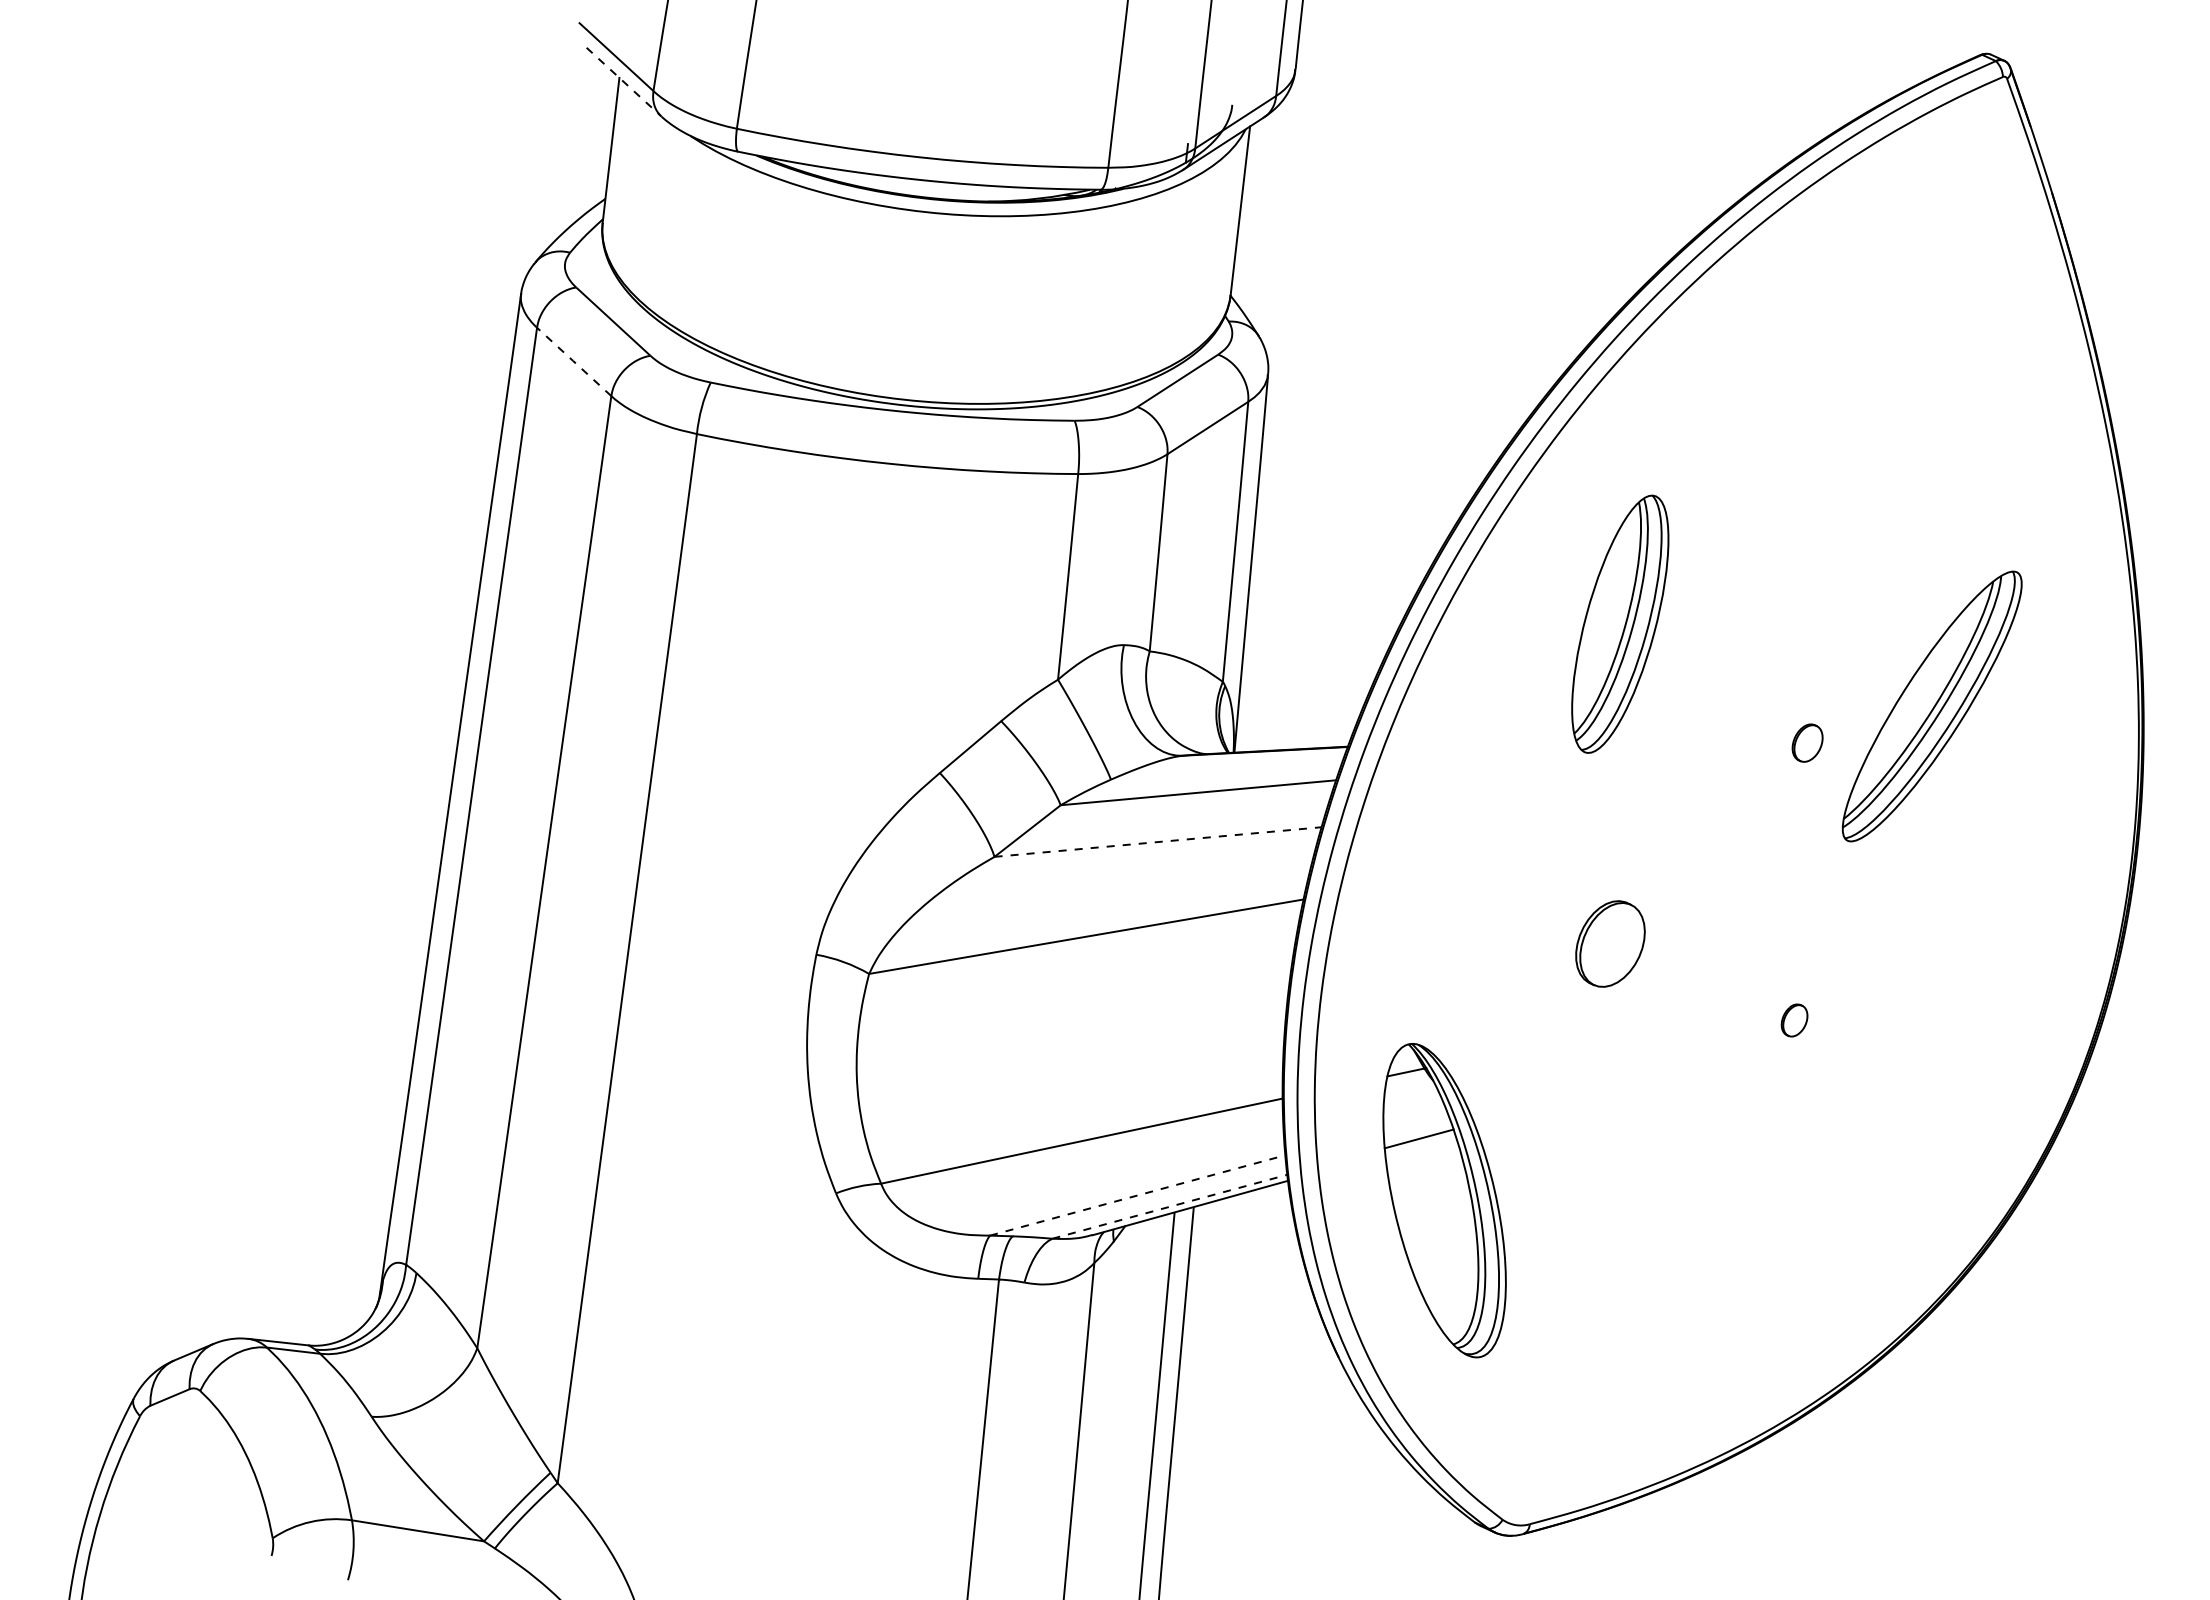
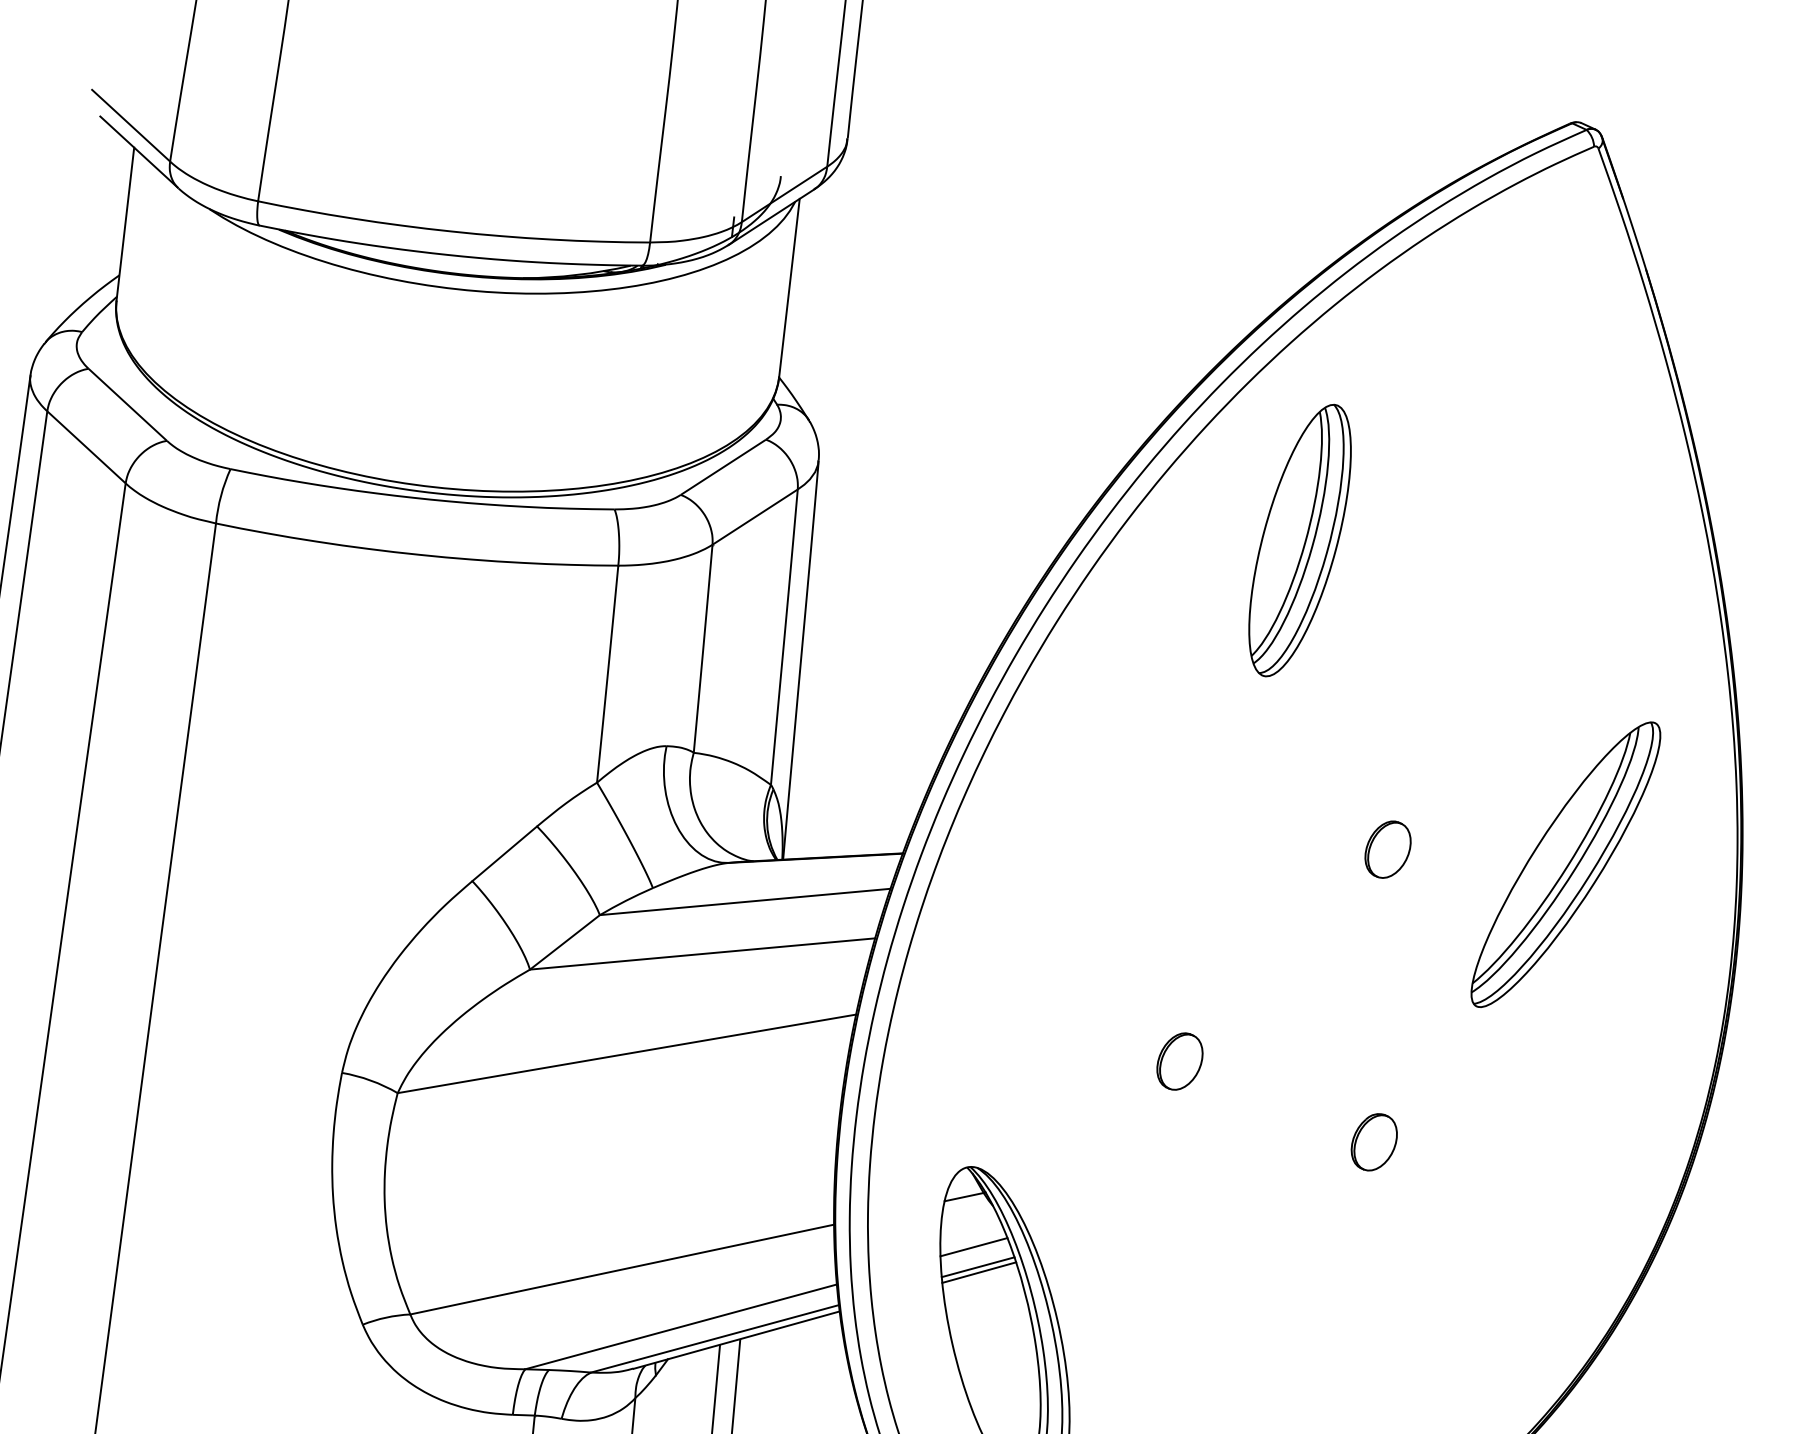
line: (623, 81) -> (138, 151), dashed -> solid
line: (574, 362) -> (86, 447), dashed -> solid
part: (1620, 623) -> (1300, 539), moved
part: (1931, 706) -> (1565, 864), moved
part: (1807, 742) -> (1387, 848), size x1.43
line: (1158, 842) -> (703, 954), dashed -> solid
part: (1610, 943) -> (1179, 1061), size x0.62
part: (1794, 1020) -> (1374, 1142), size x1.67
line: (1415, 1119) -> (974, 1246), added
line: (1420, 1143) -> (979, 1272), added
line: (1138, 1195) -> (681, 1326), dashed -> solid
line: (1169, 1206) -> (714, 1338), dashed -> solid

